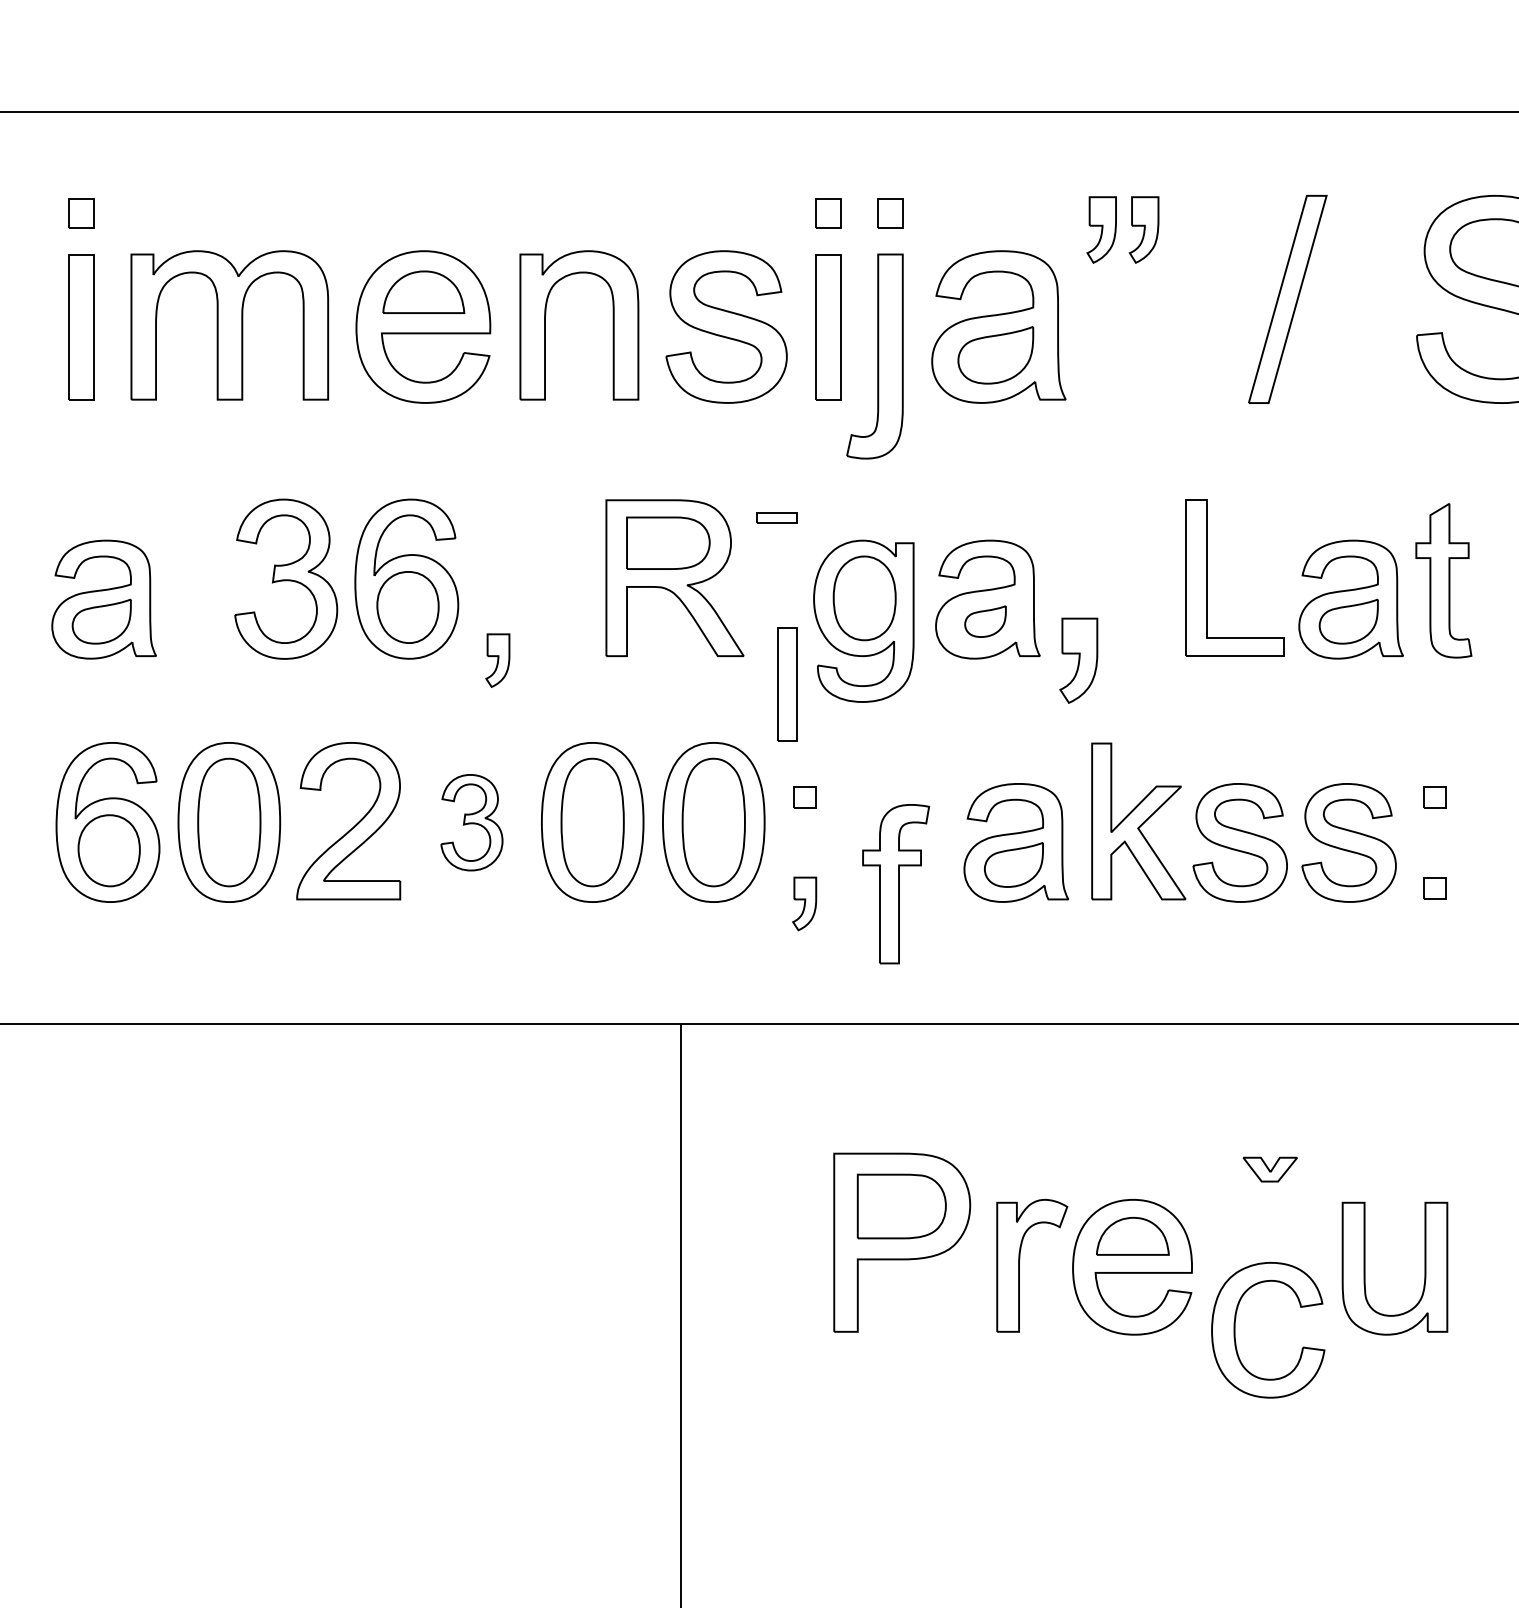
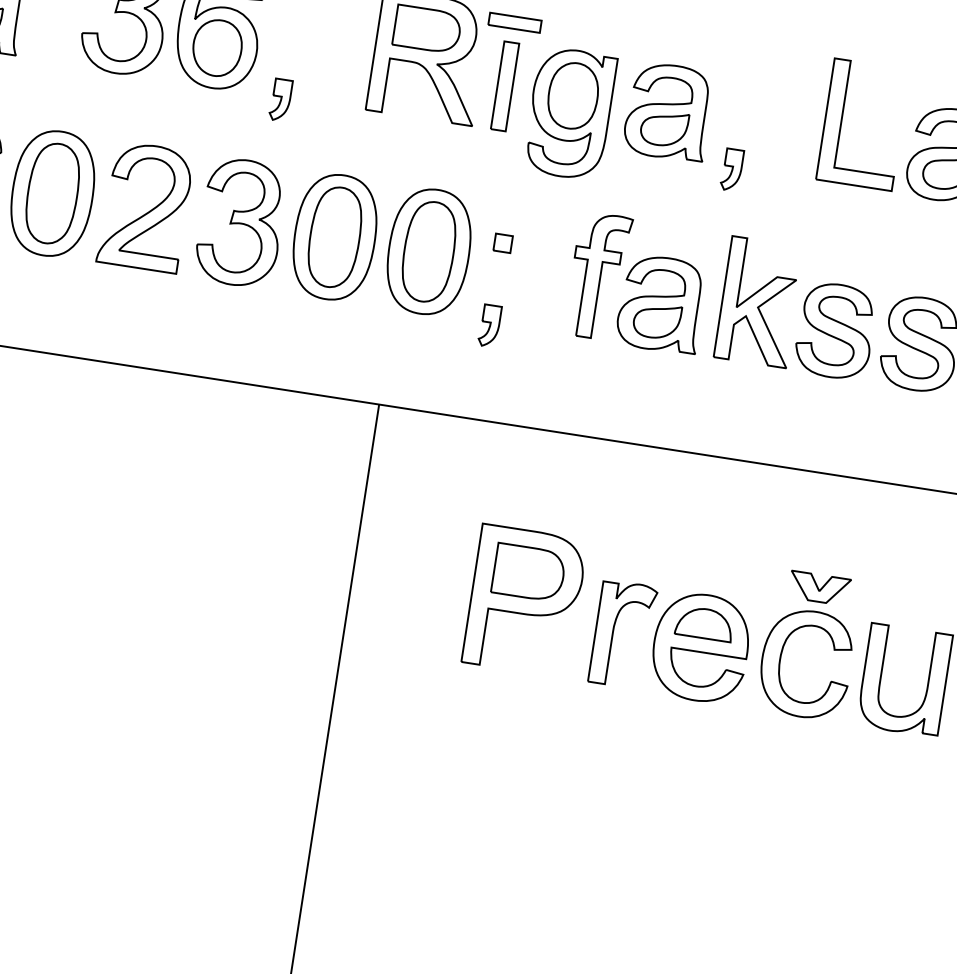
part: (776, 517) -> (514, 22), size x1.67
part: (985, 621) -> (664, 128), size x1.43
part: (1078, 660) -> (731, 169), size x0.62
part: (787, 684) -> (505, 86), moved
part: (471, 822) -> (240, 222), size x1.67
part: (896, 884) -> (598, 276), moved
part: (1270, 1169) -> (819, 588), size x1.43
part: (1235, 1330) -> (780, 660), moved

